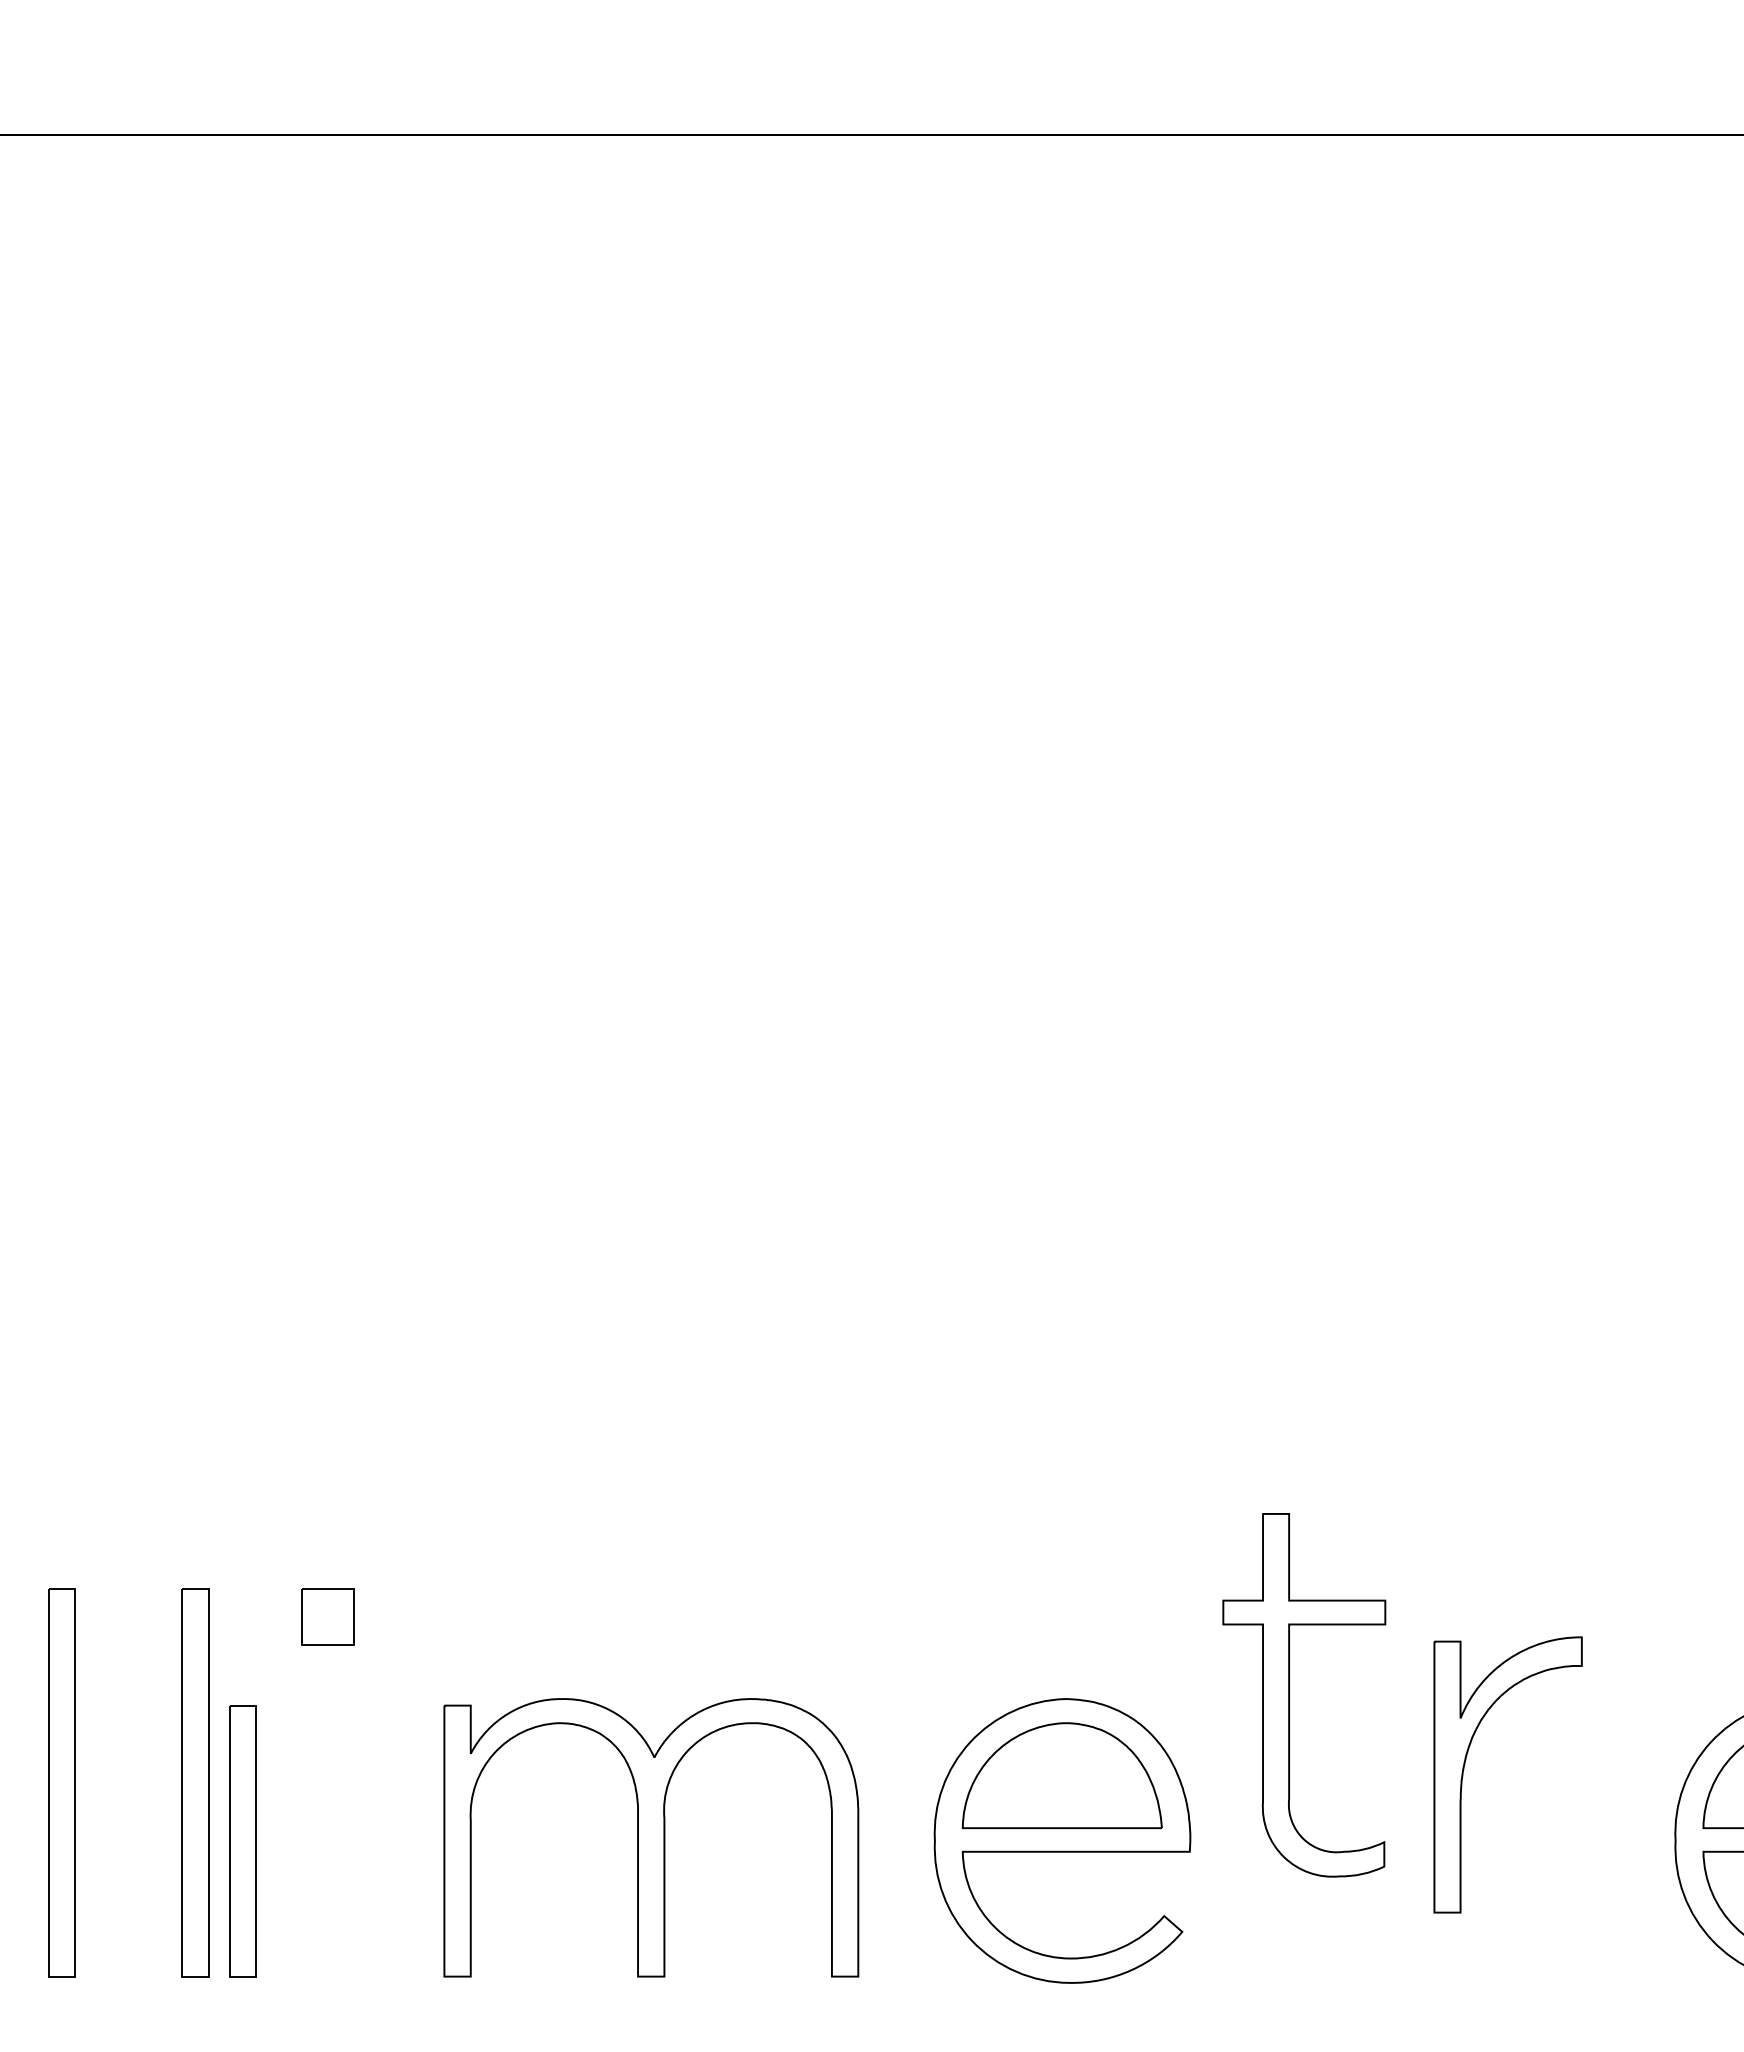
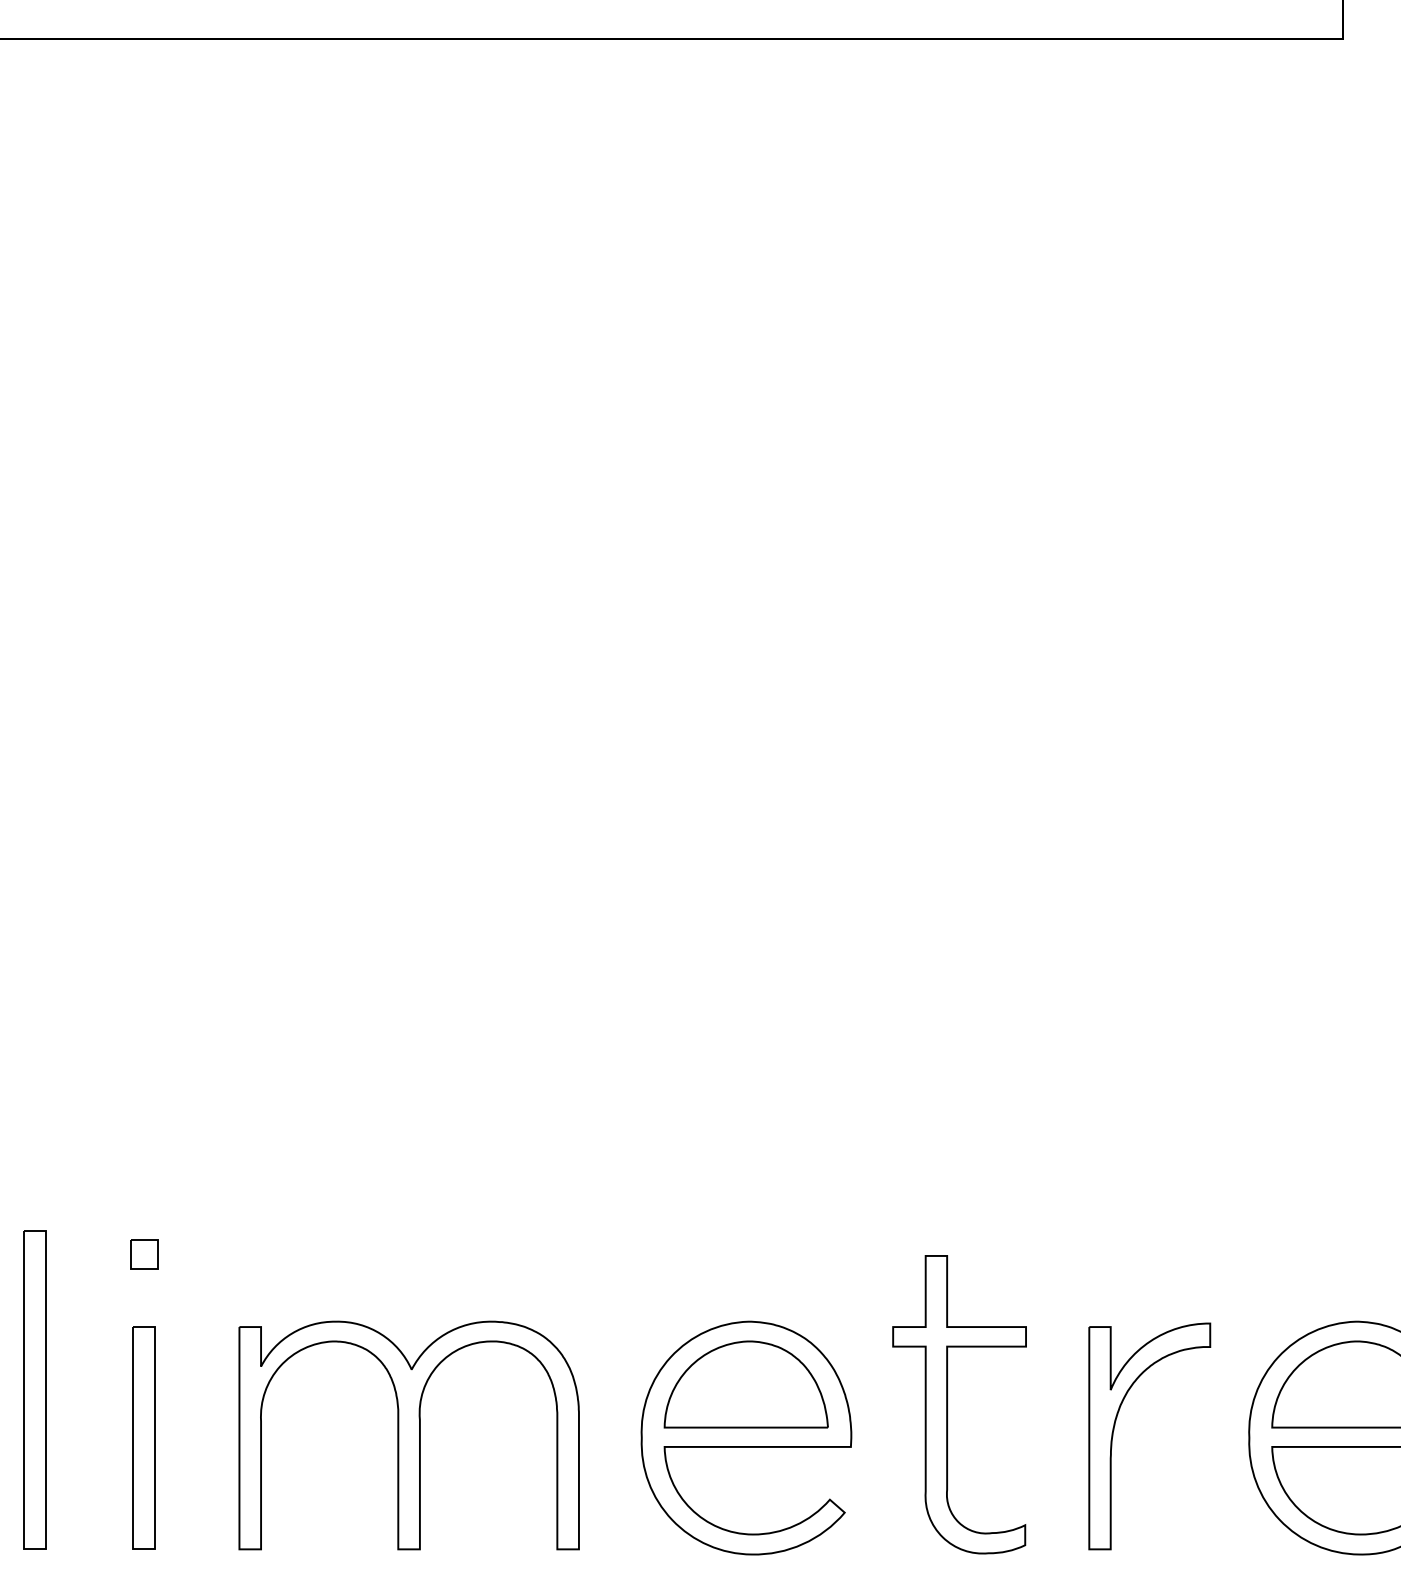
part: (328, 1616) -> (144, 1253), size x0.62
part: (1289, 1695) -> (947, 1404), moved
part: (1465, 1764) -> (1114, 1427), moved
part: (242, 1841) -> (143, 1438), moved

